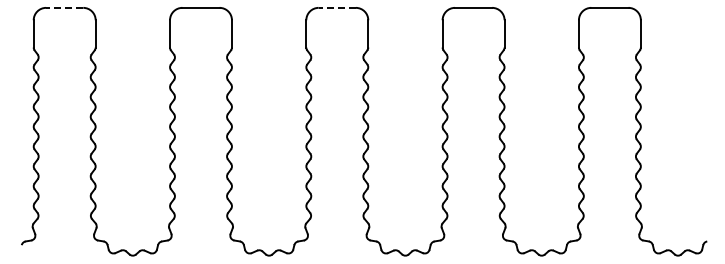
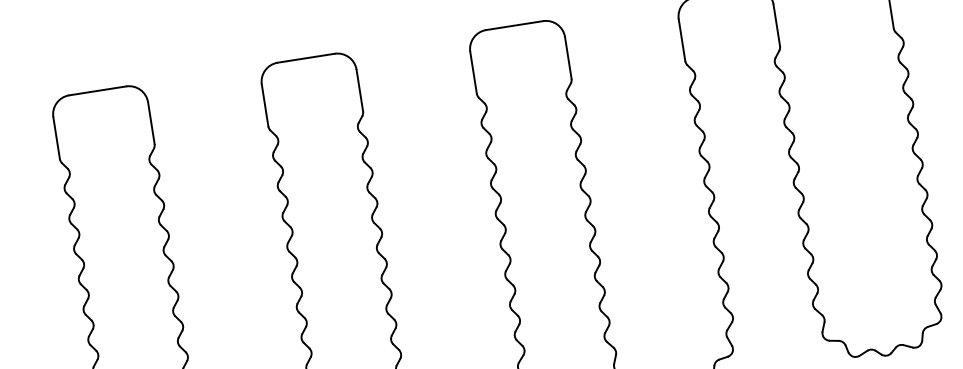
line: (64, 7) -> (97, 90), dashed -> solid
line: (337, 7) -> (514, 24), dashed -> solid

